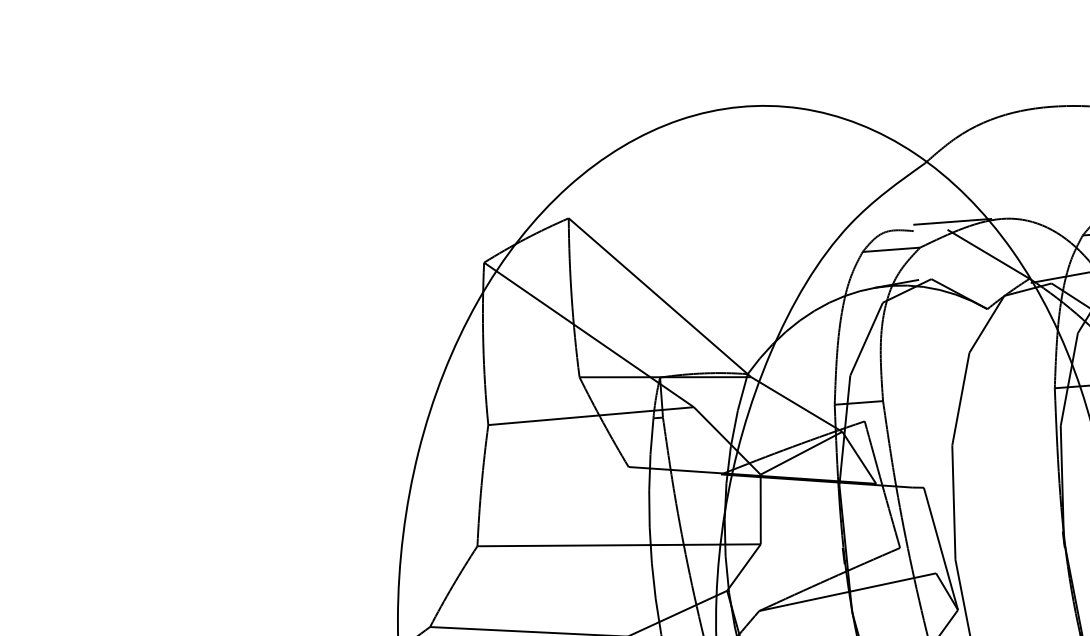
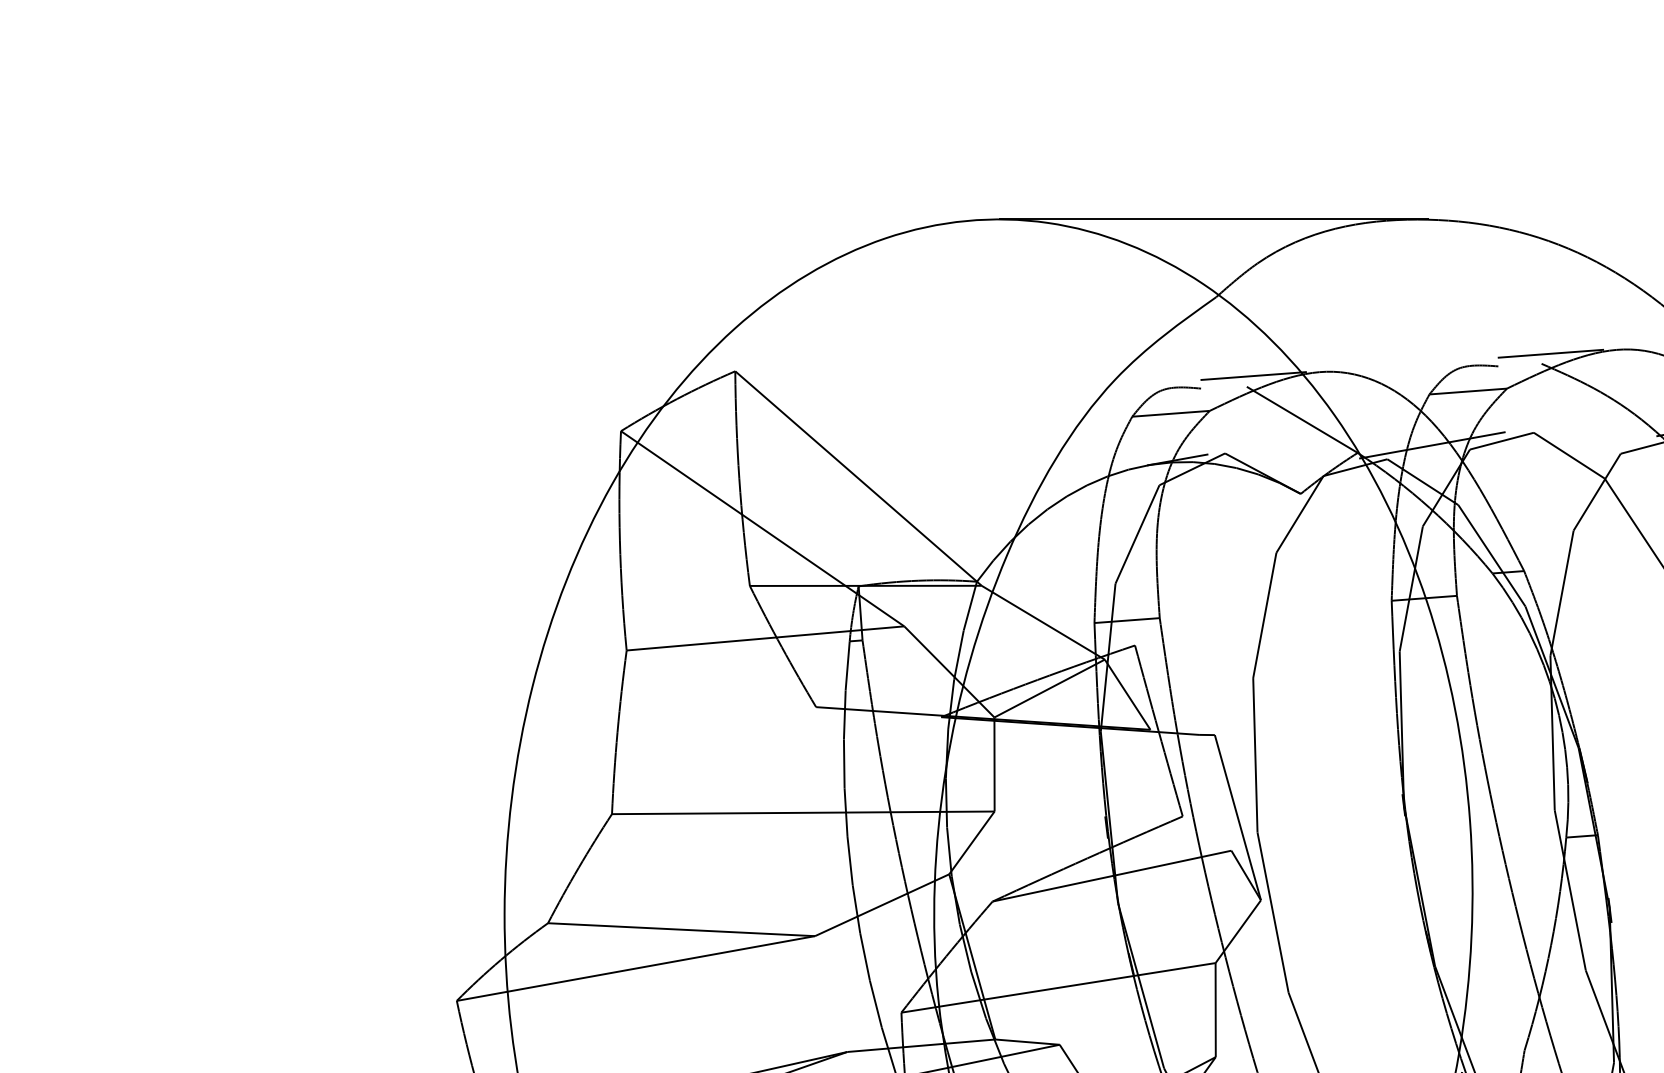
line: (922, 105) -> (1213, 219), added

